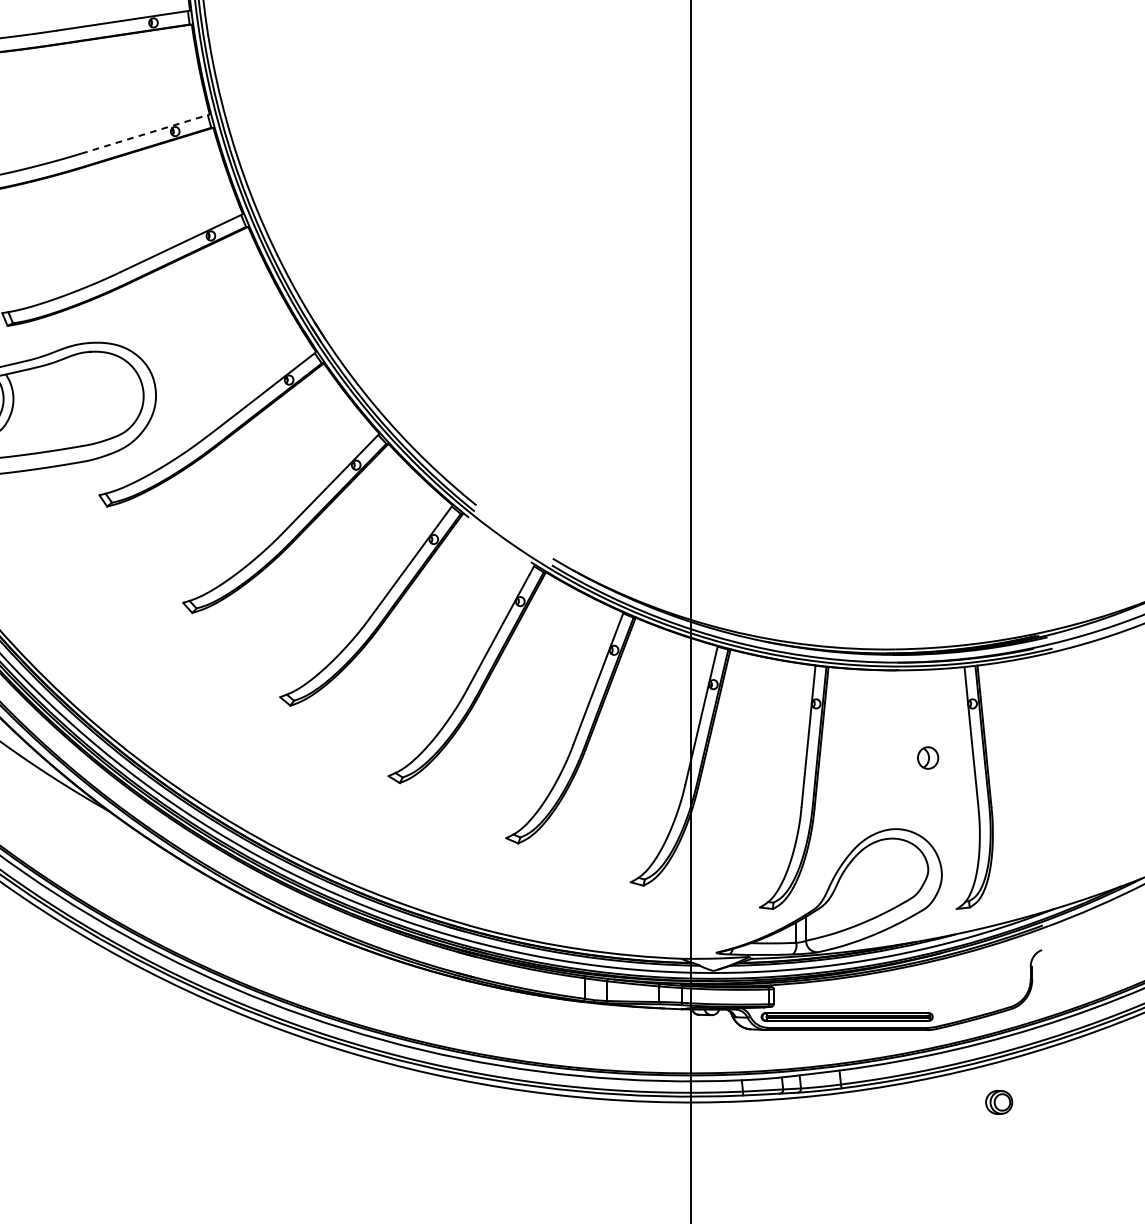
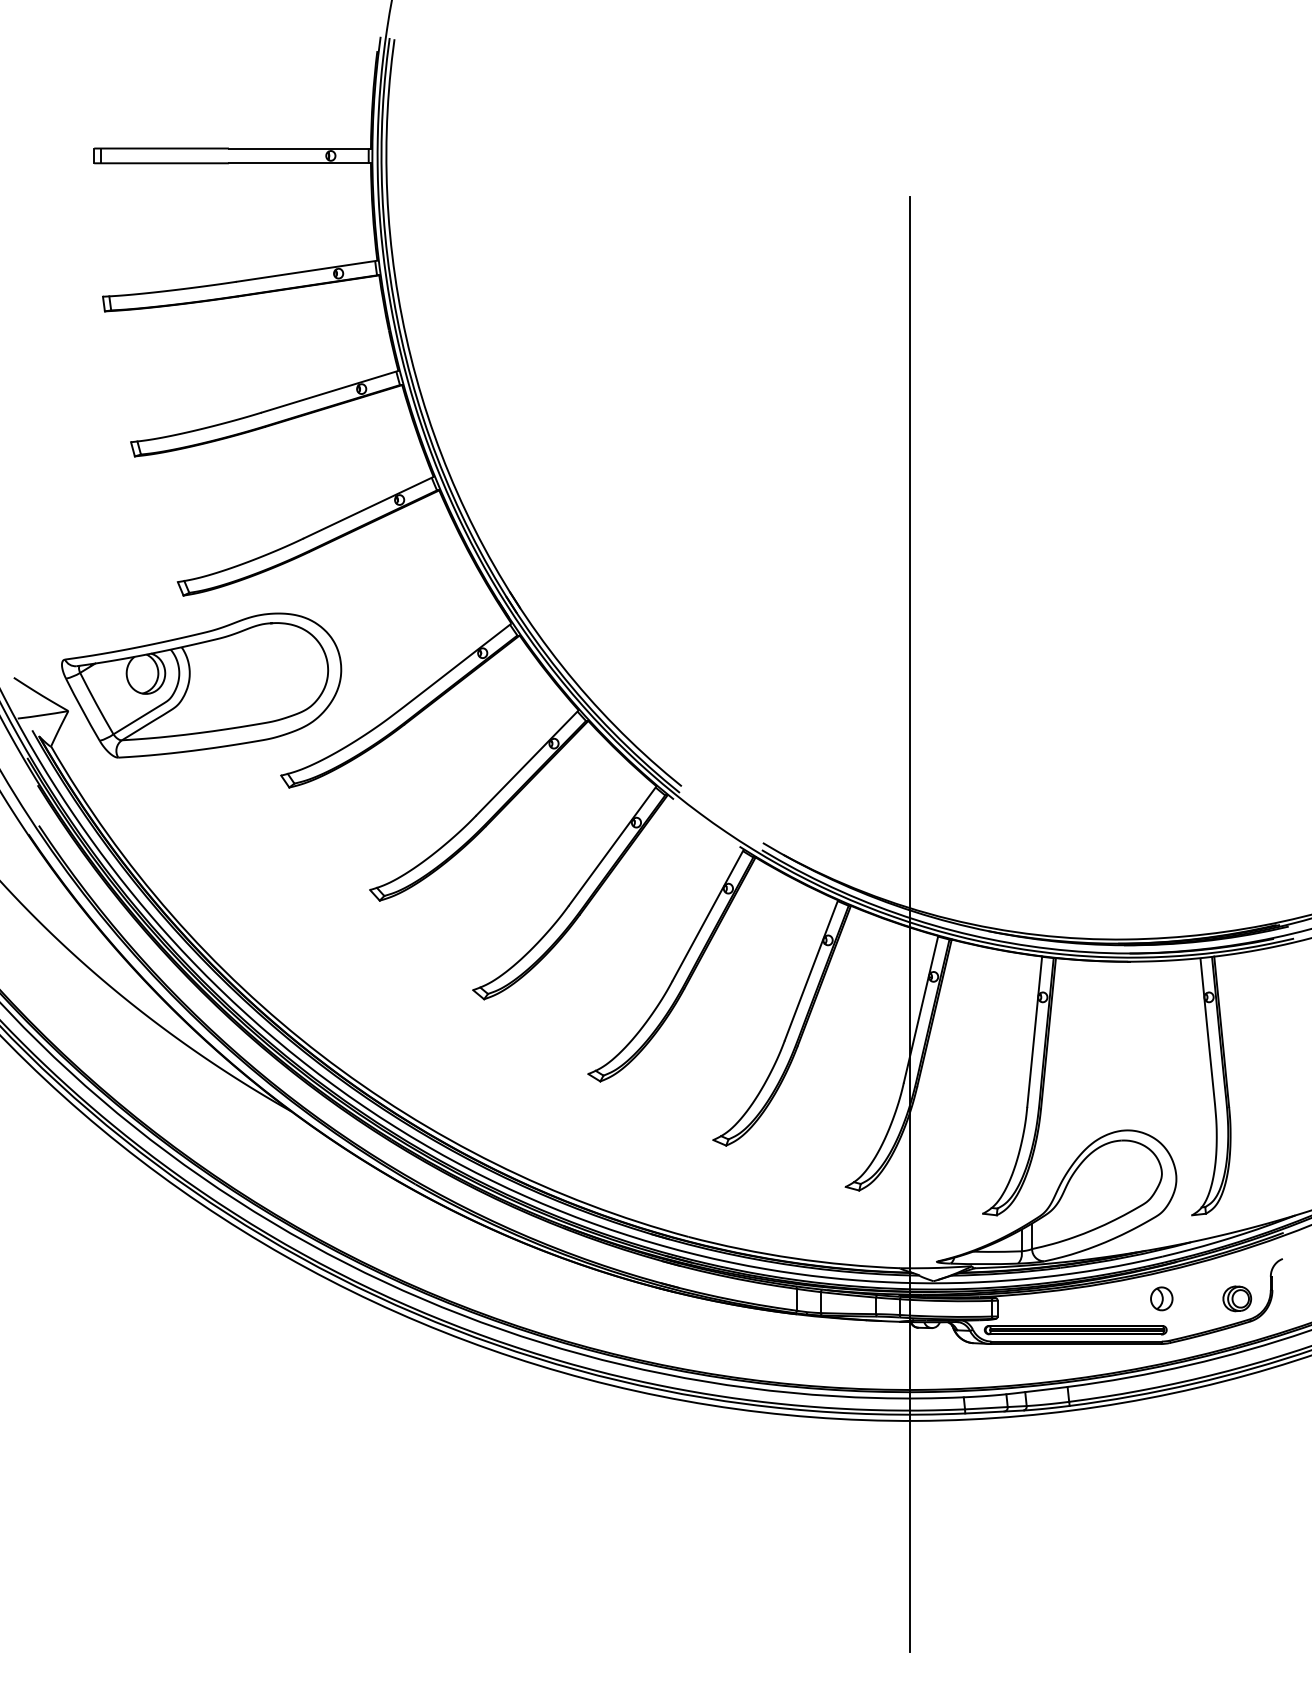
line: (145, 133) -> (330, 391), dashed -> solid
part: (927, 757) -> (1161, 1298), moved
part: (999, 1102) -> (1237, 1298), moved

